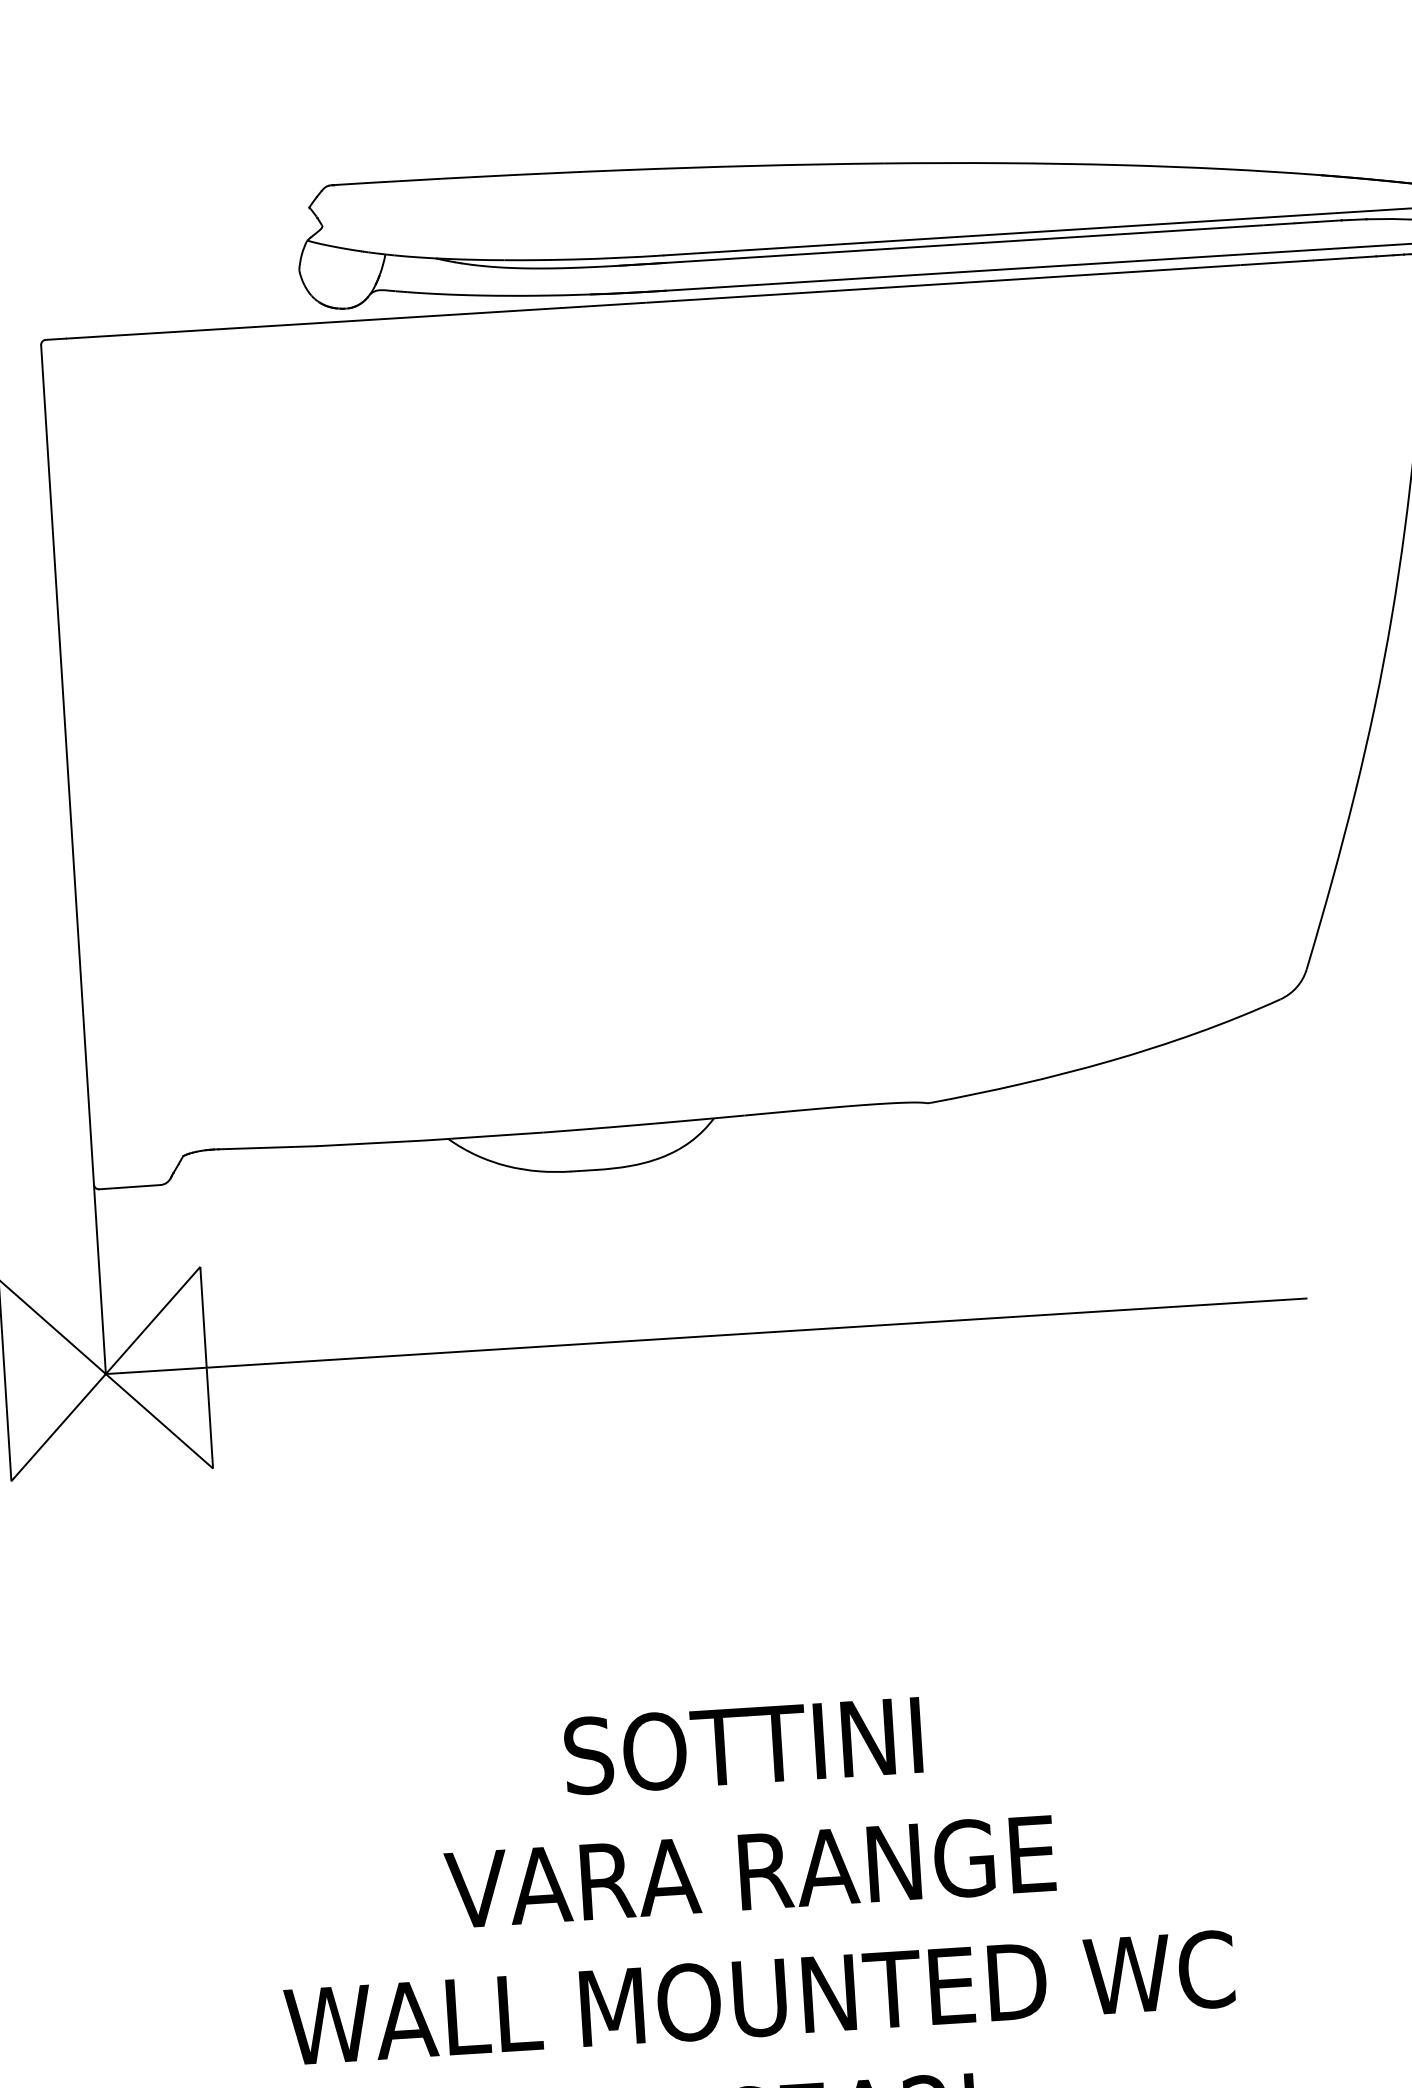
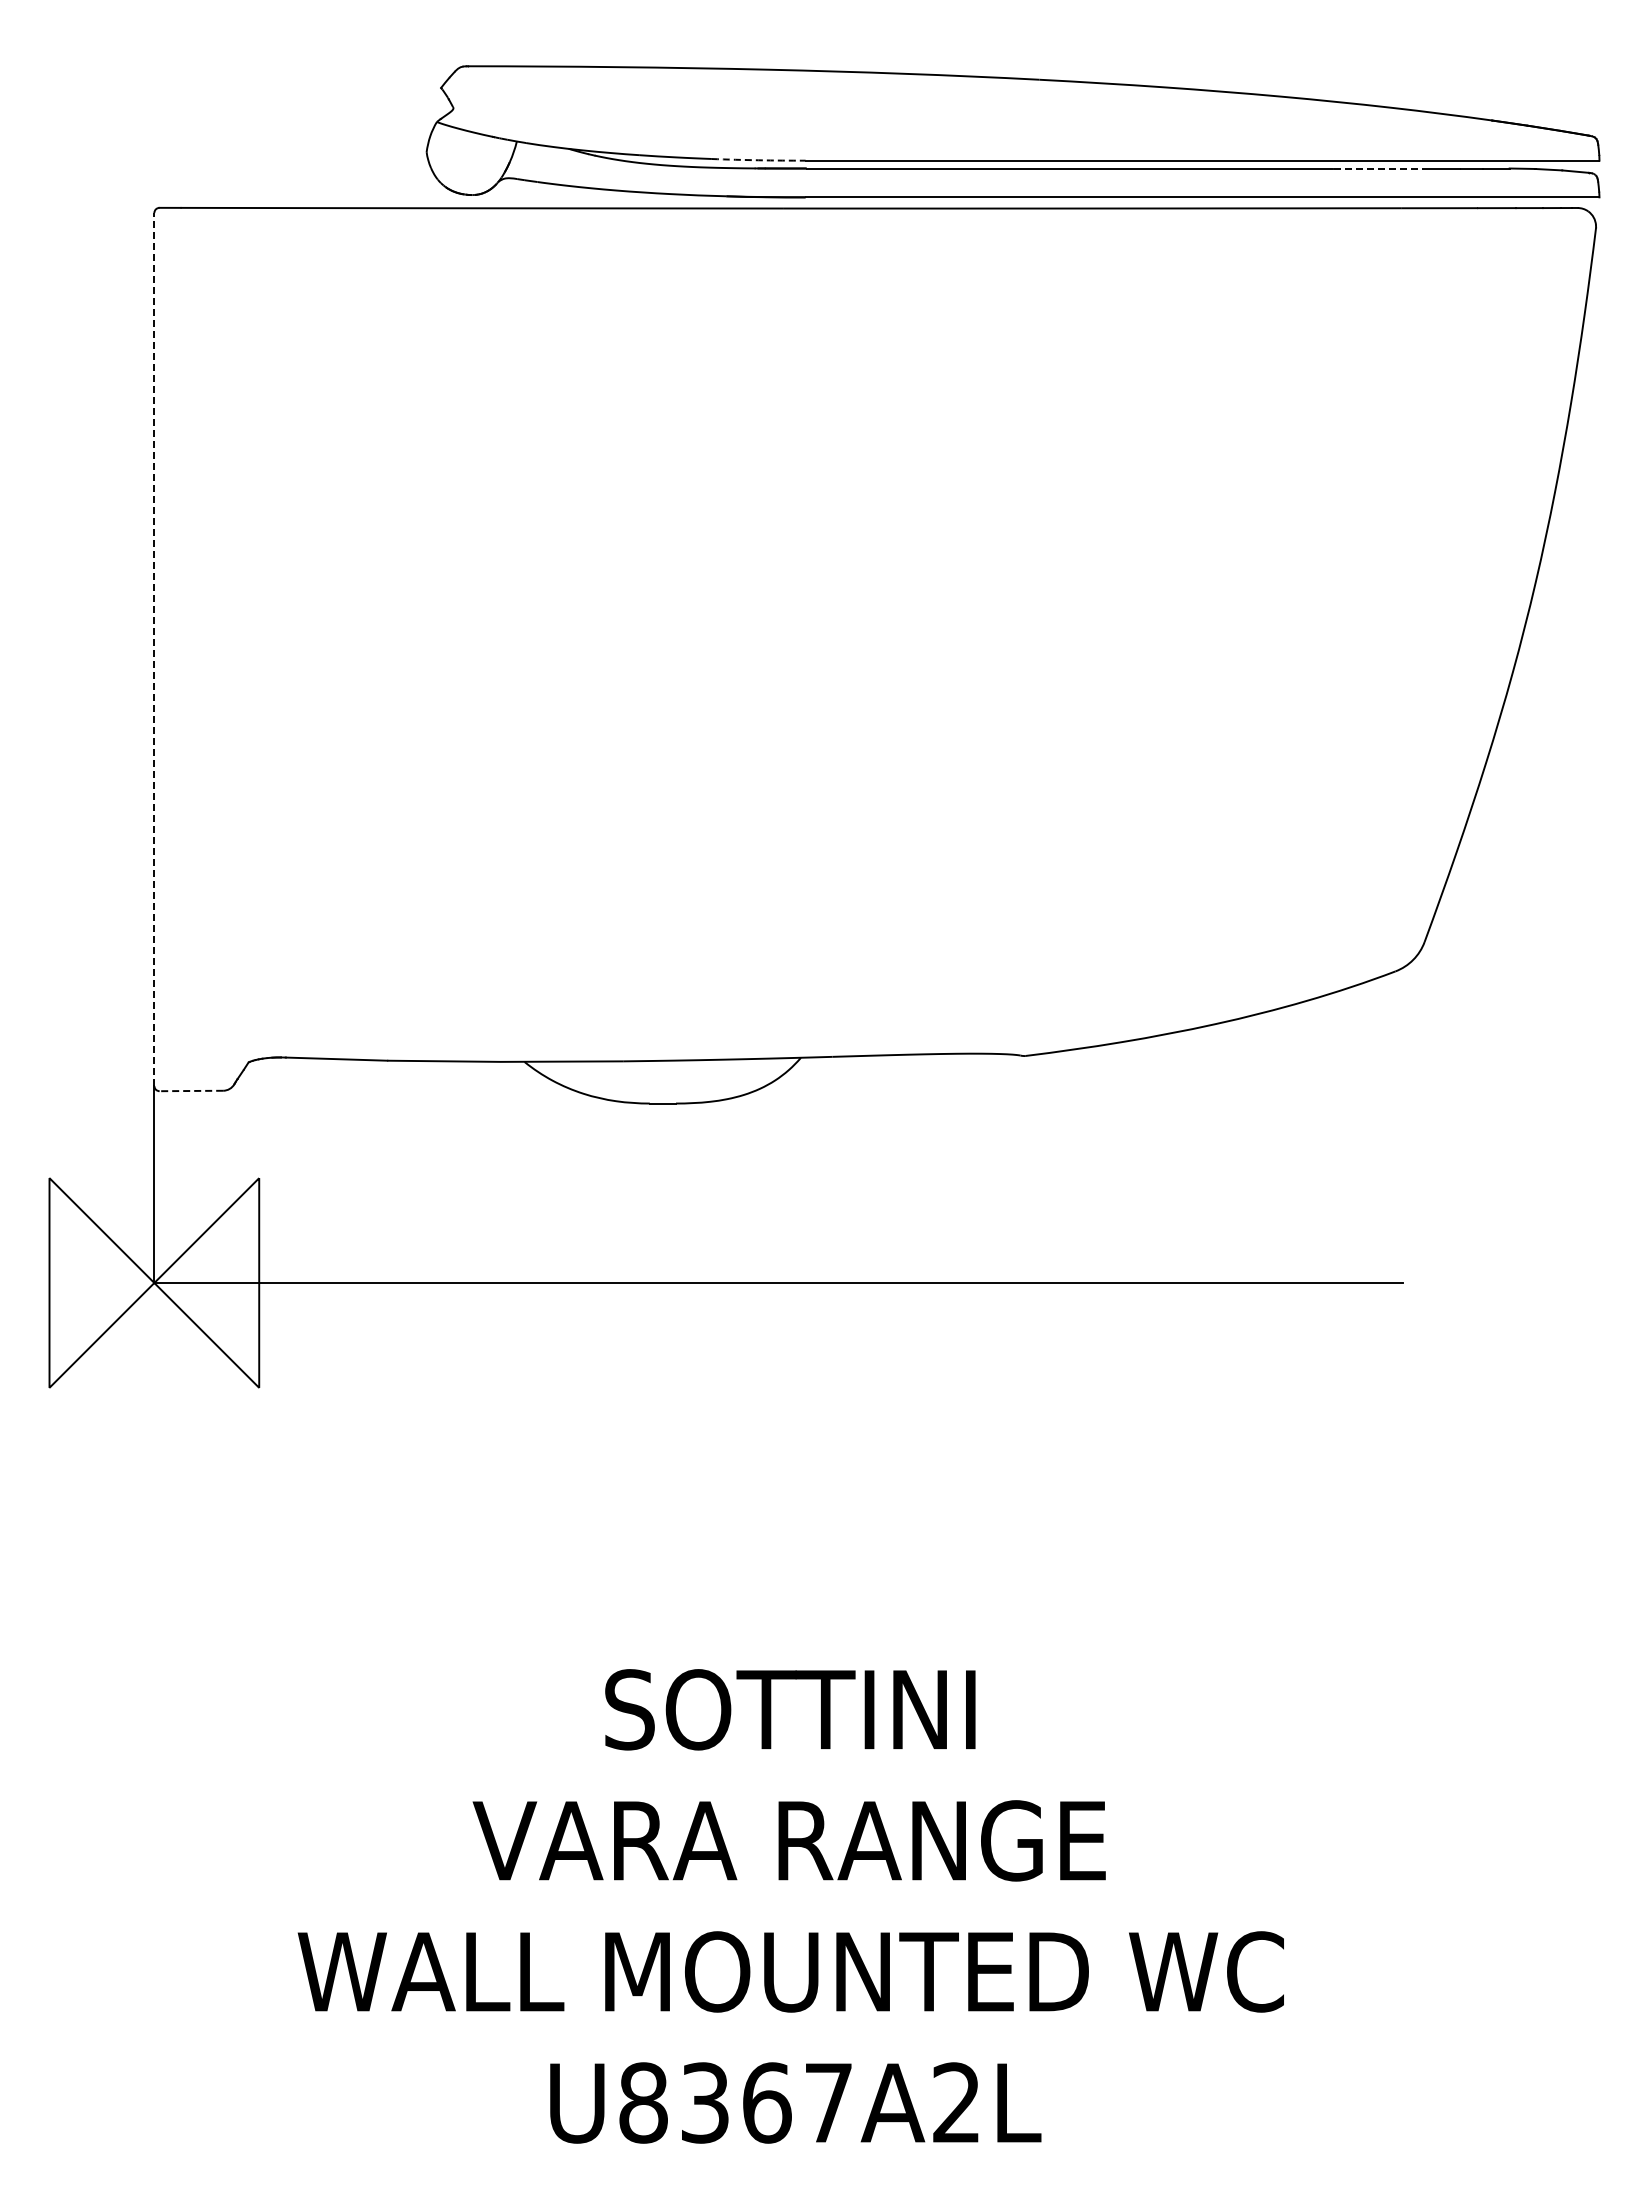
line: (1217, 228) -> (1380, 168), solid -> dashed
arc: (618, 258) -> (758, 160), solid -> dashed
line: (67, 764) -> (154, 649), solid -> dashed
line: (129, 1186) -> (191, 1090), solid -> dashed

